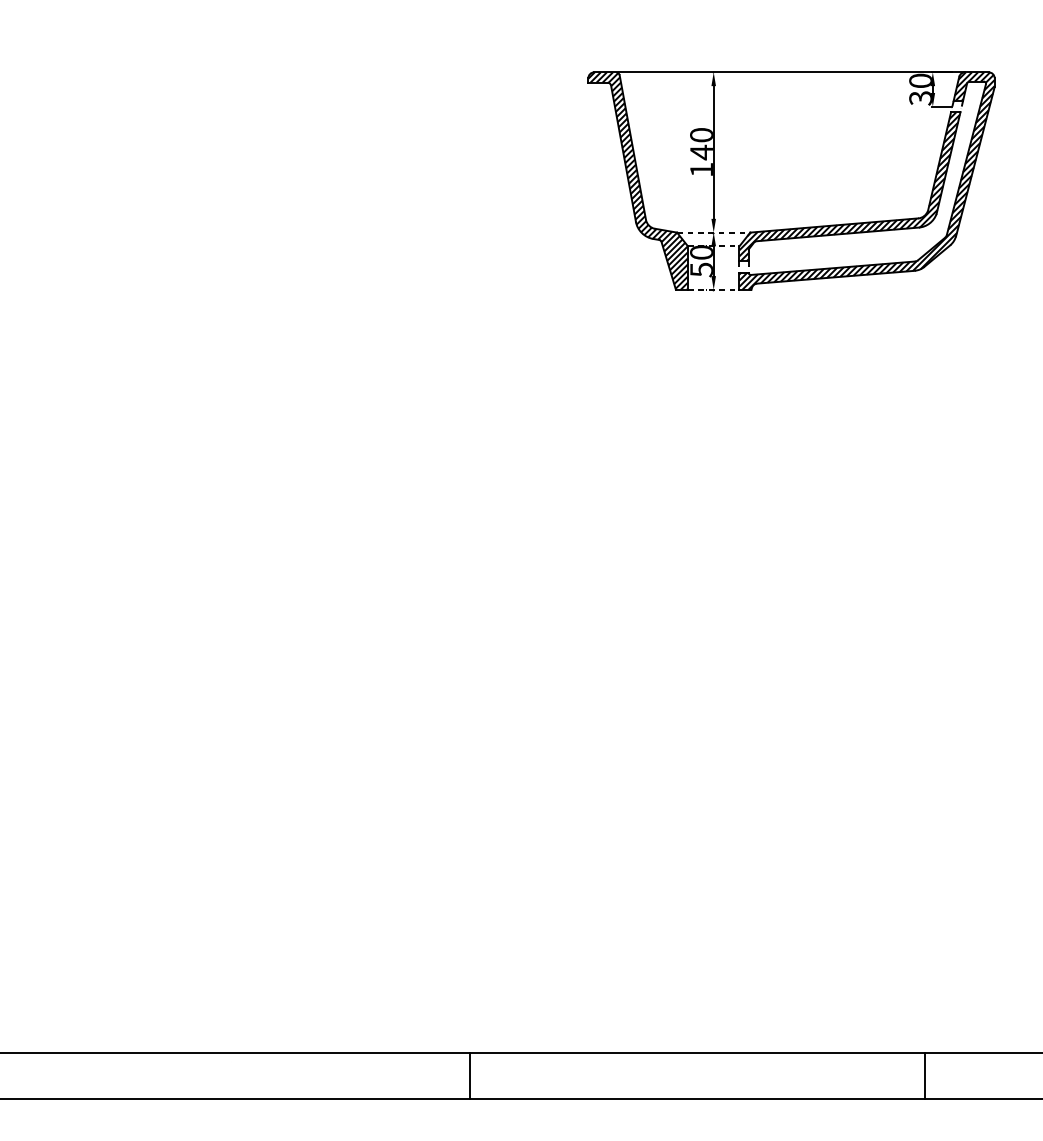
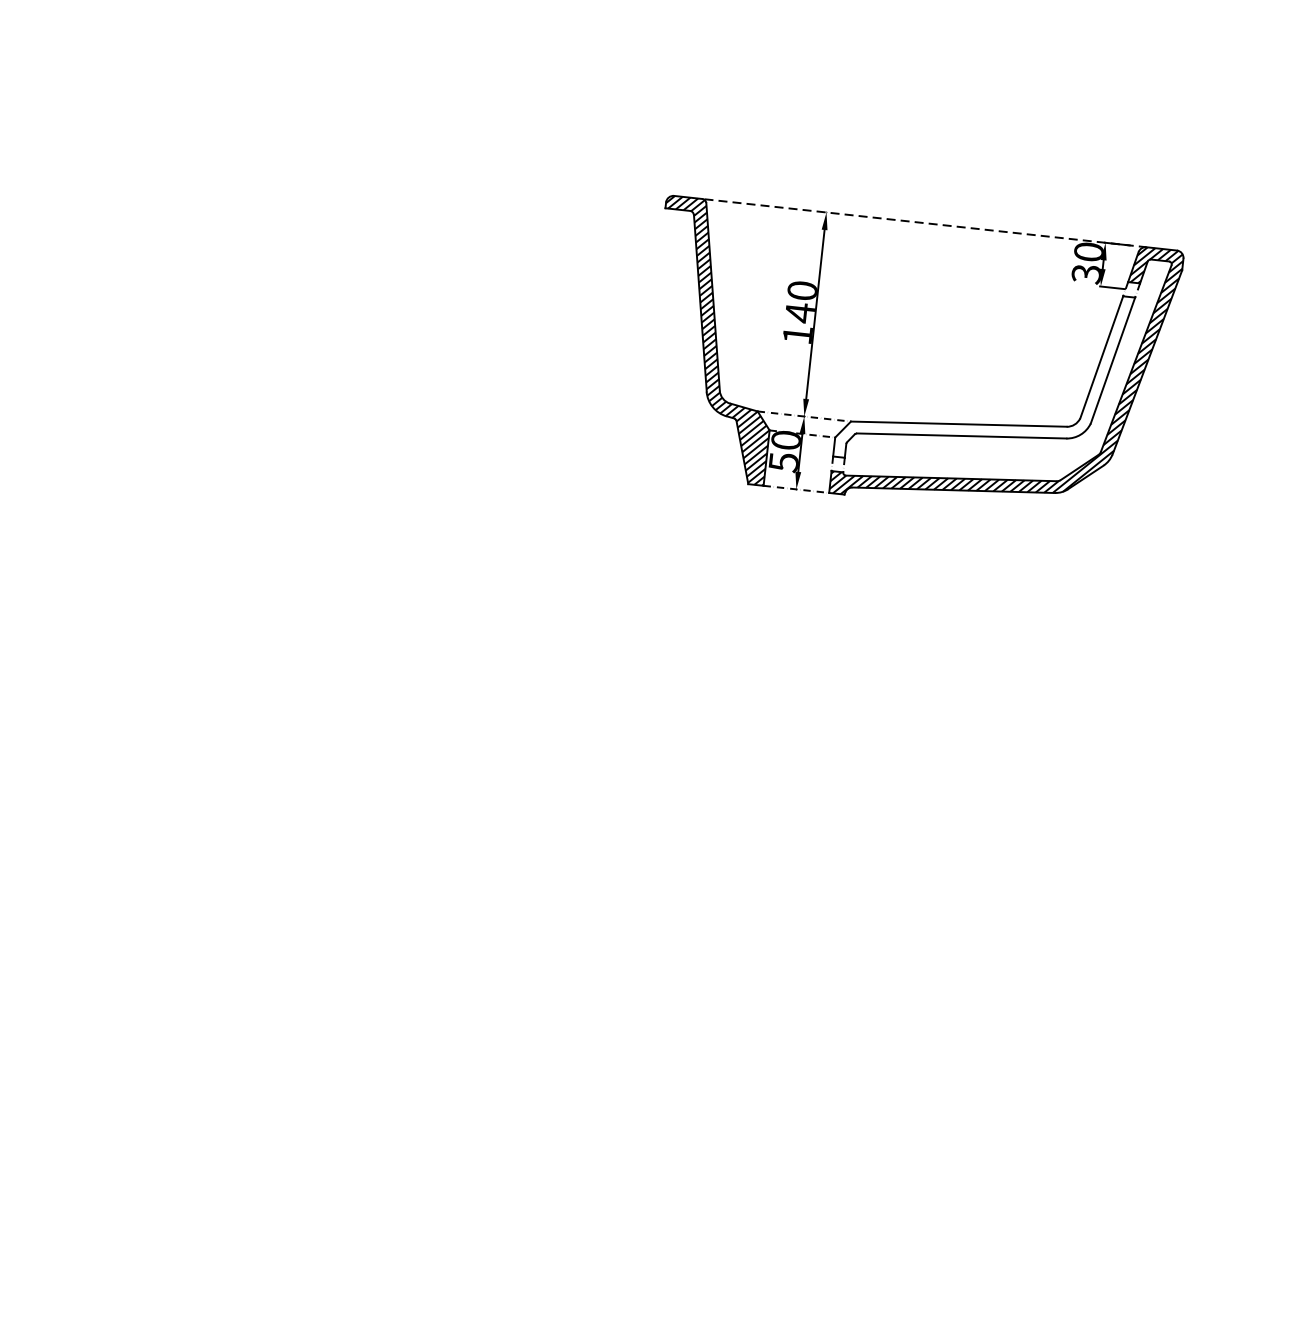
line: (791, 72) -> (925, 223), solid -> dashed
hatch: (849, 186) -> (983, 376), removed

